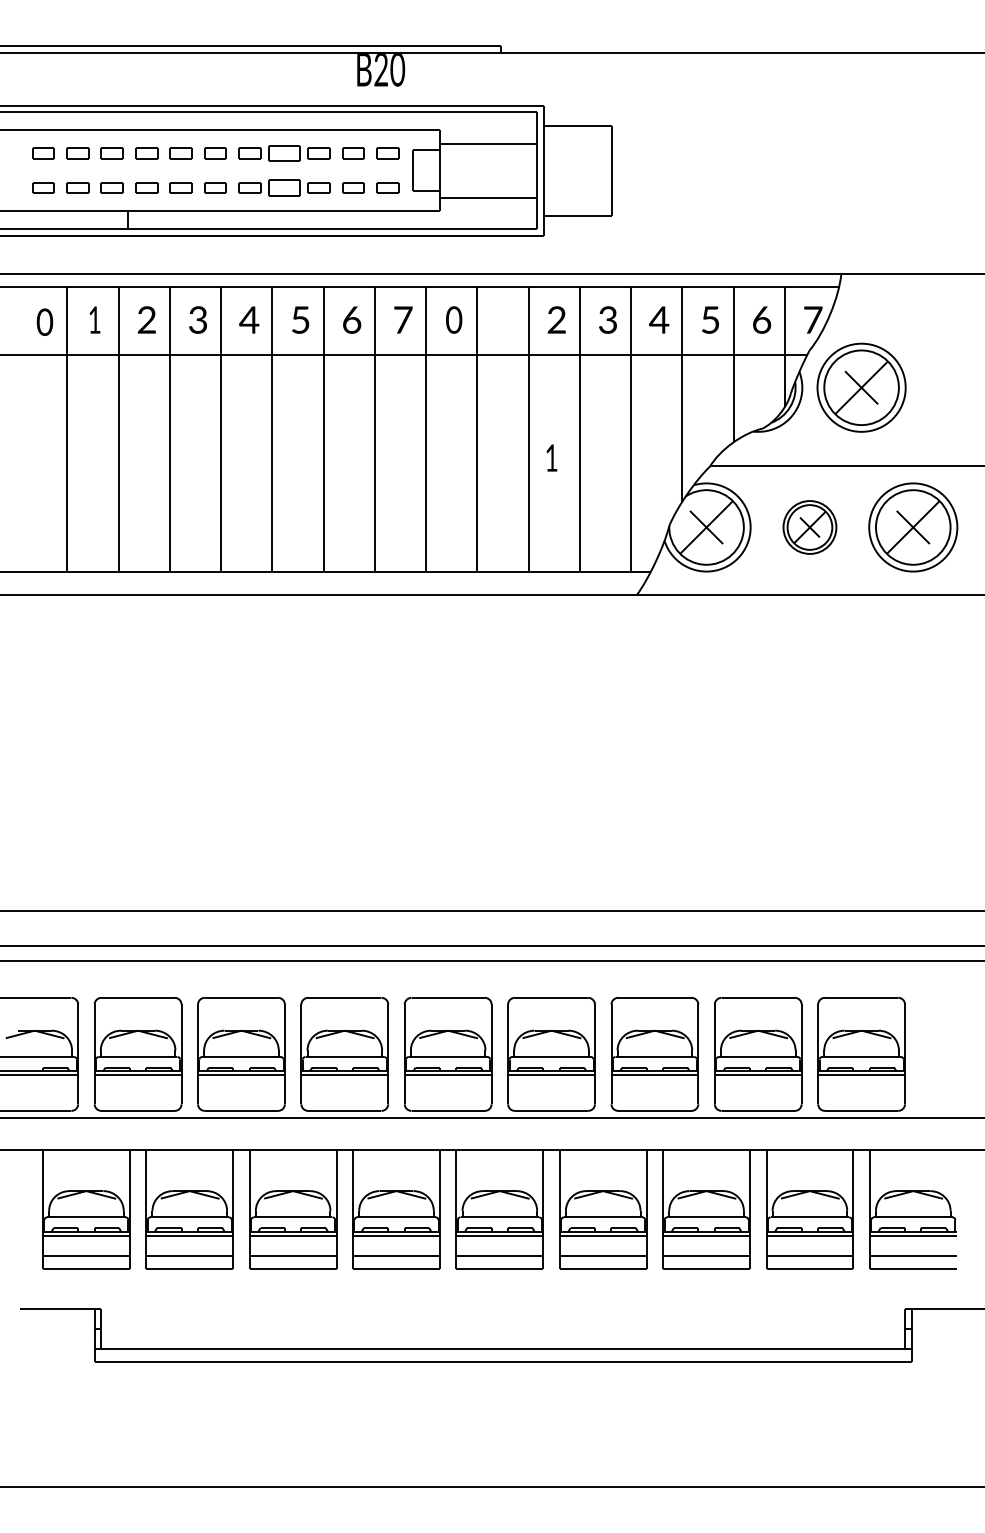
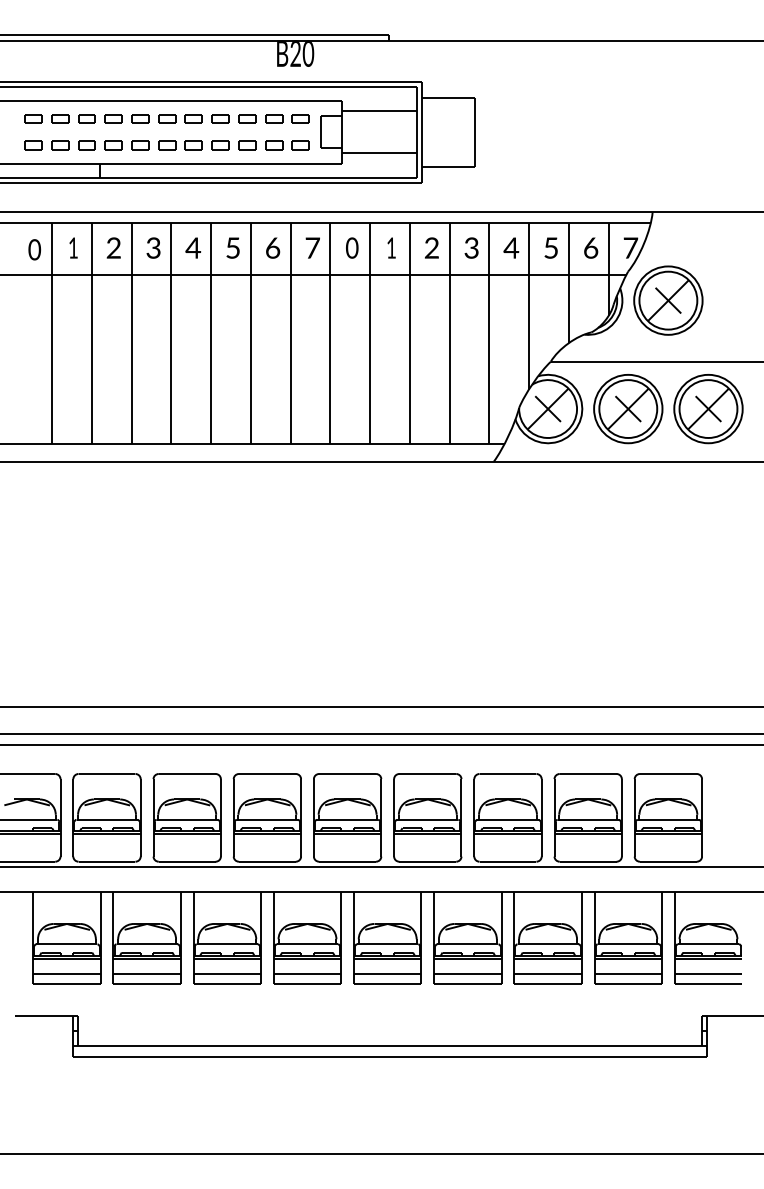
part: (284, 153) -> (220, 118), size x0.71
part: (284, 187) -> (220, 145), size x0.71
text: (551, 457) -> (391, 247), moved
part: (809, 527) -> (627, 409), size x1.67

